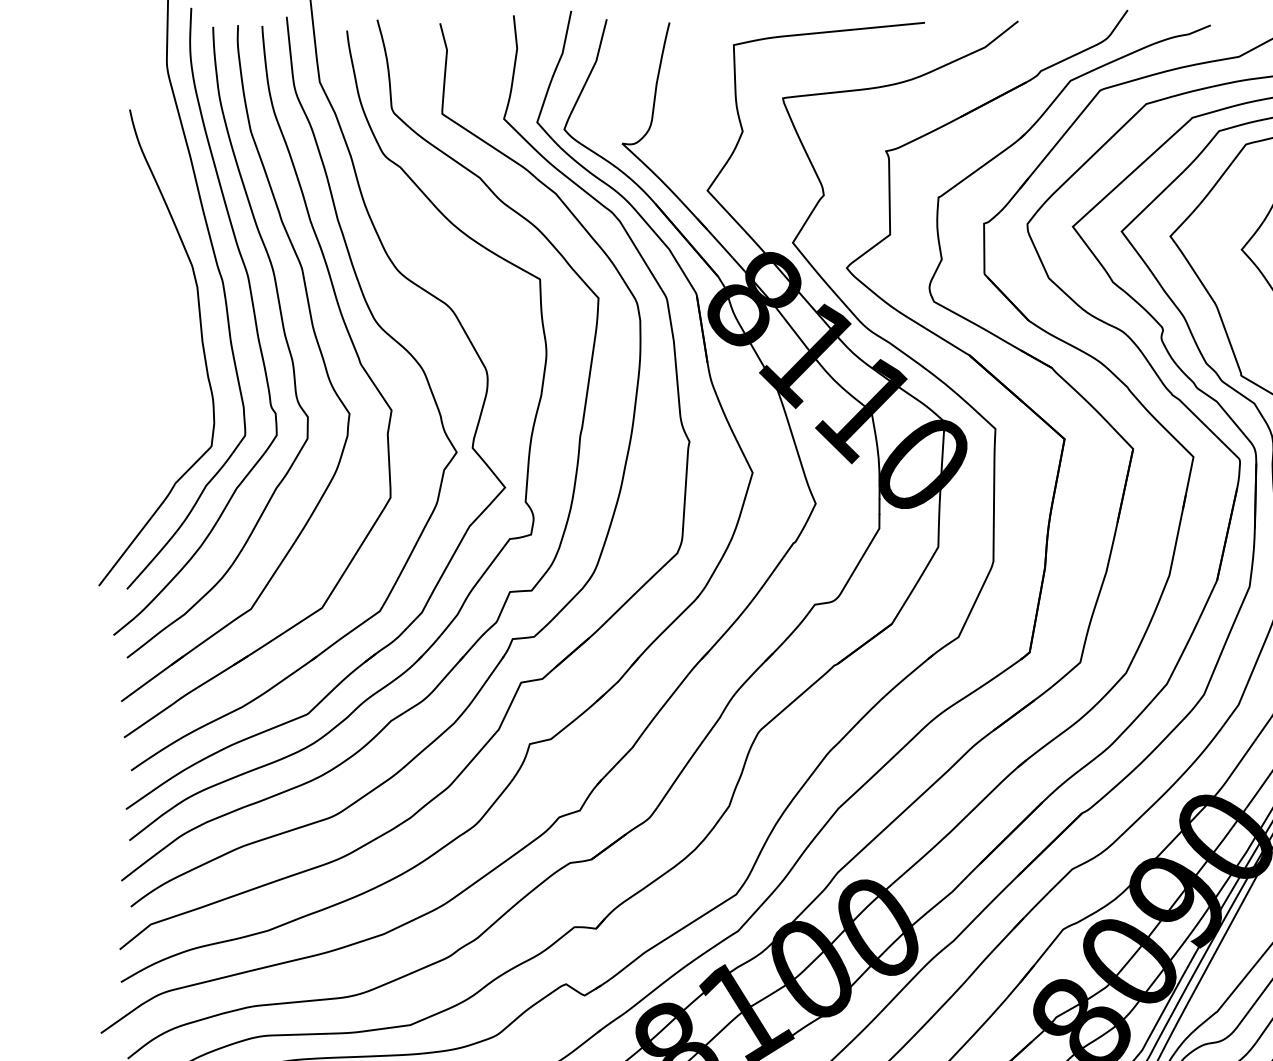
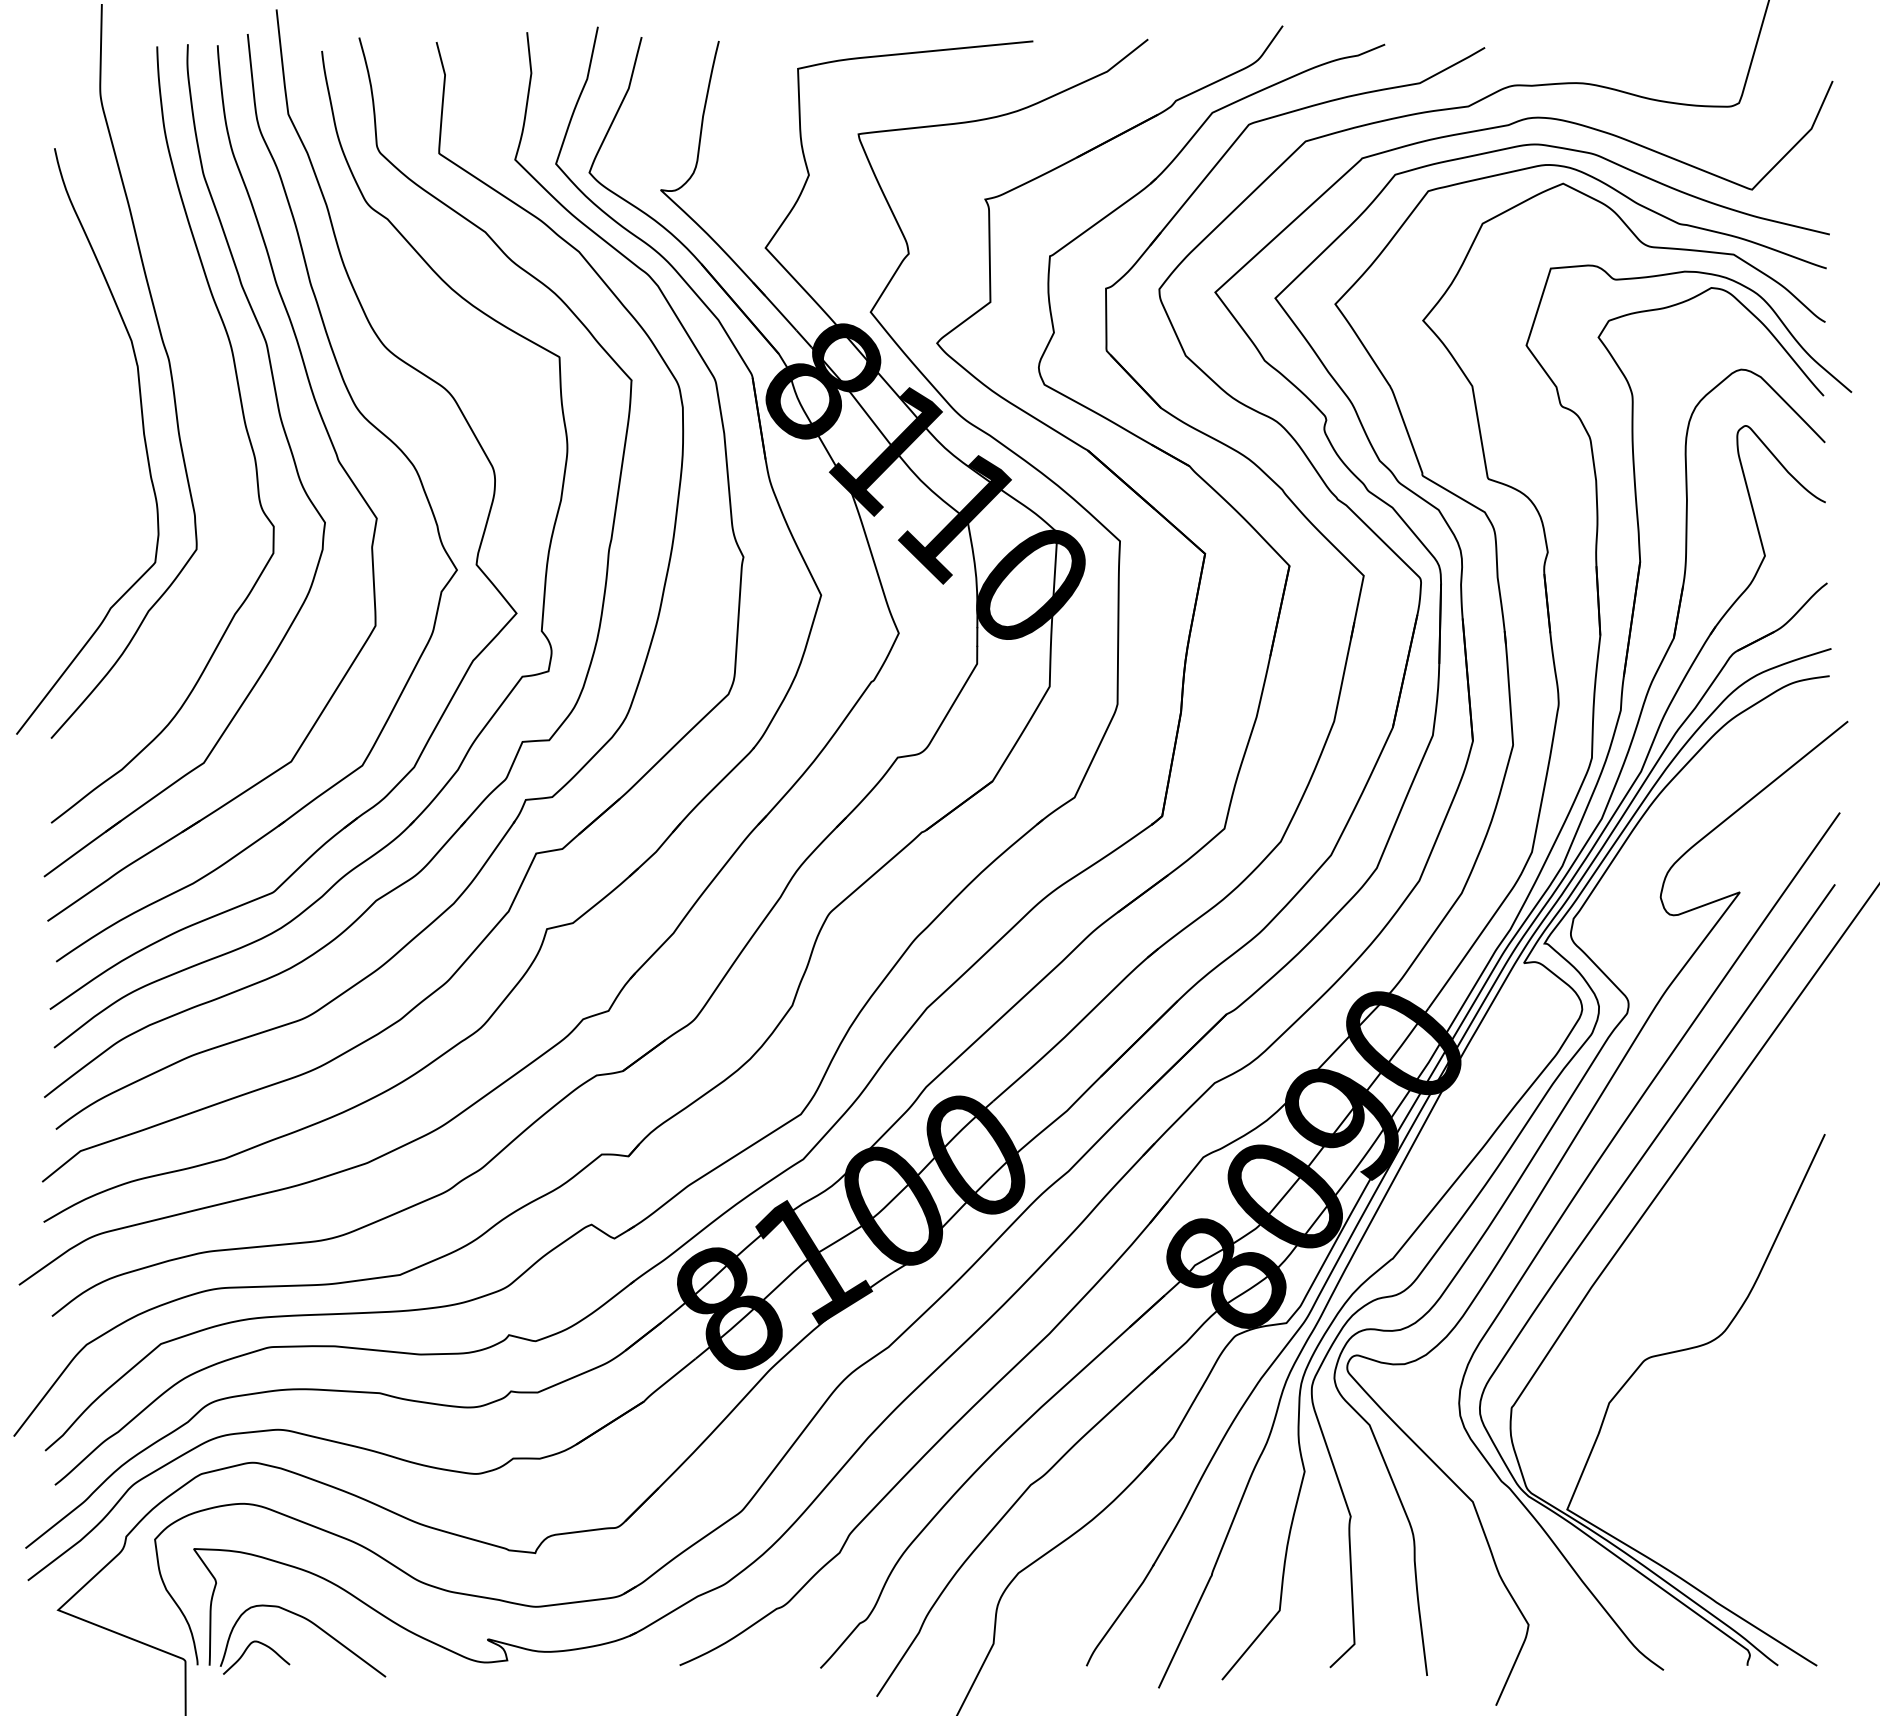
curve: (253, 312) -> (206, 397), removed

